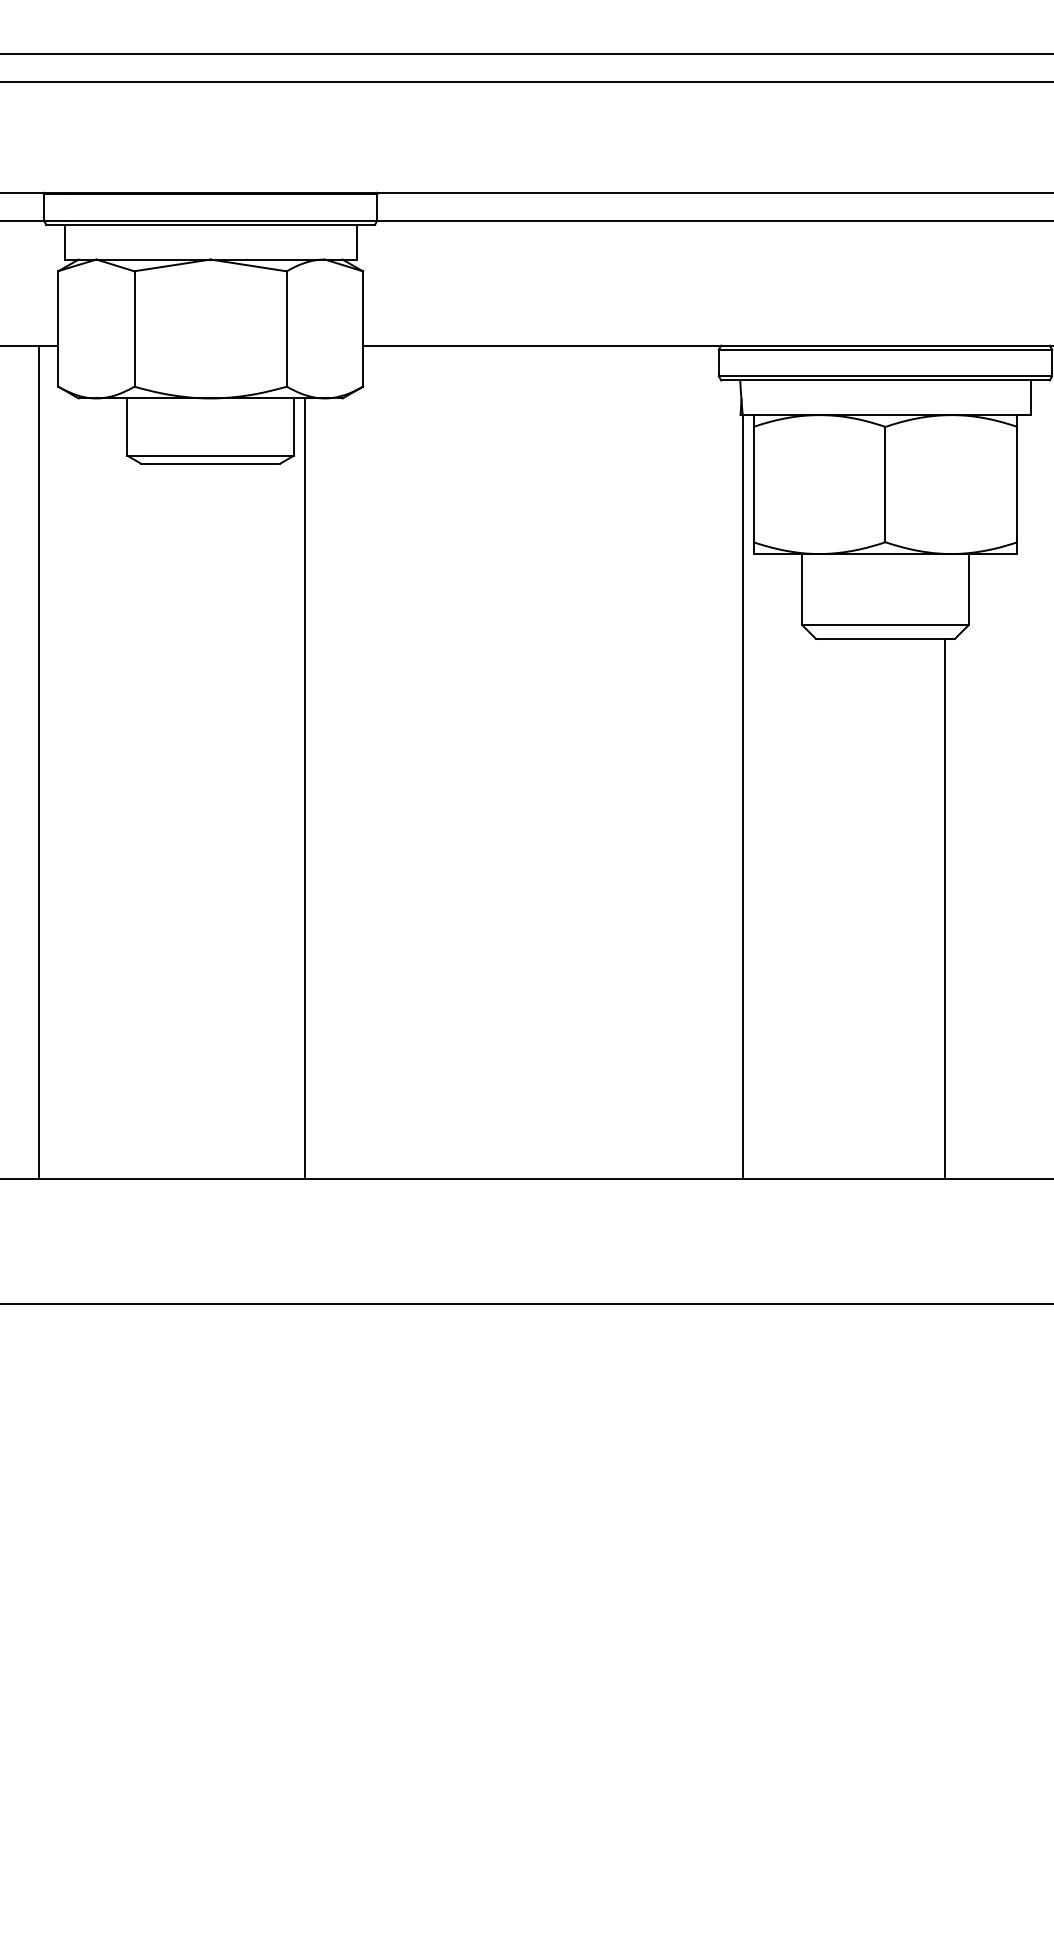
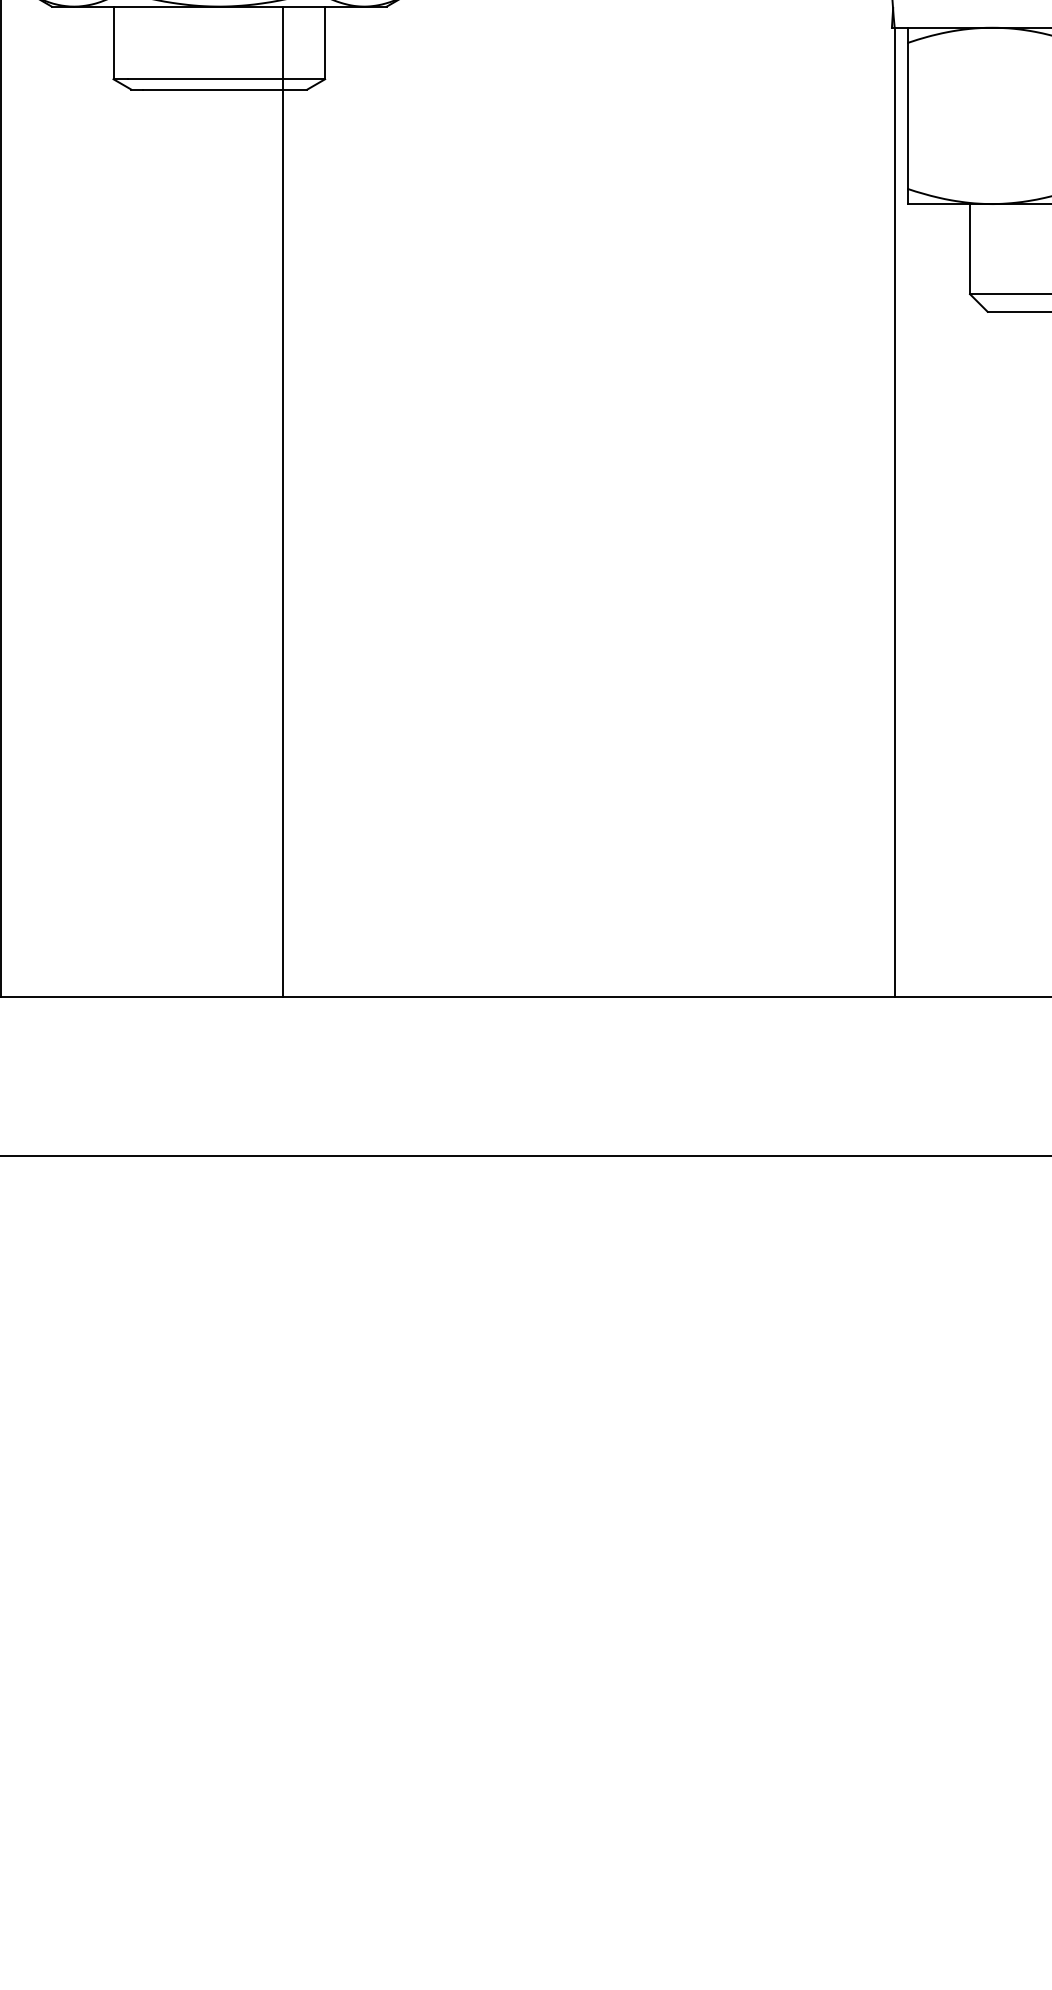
line: (304, 788) -> (282, 501), moved

